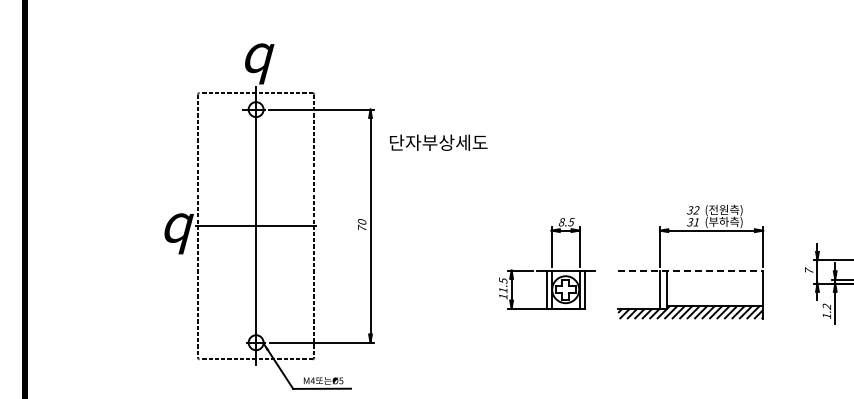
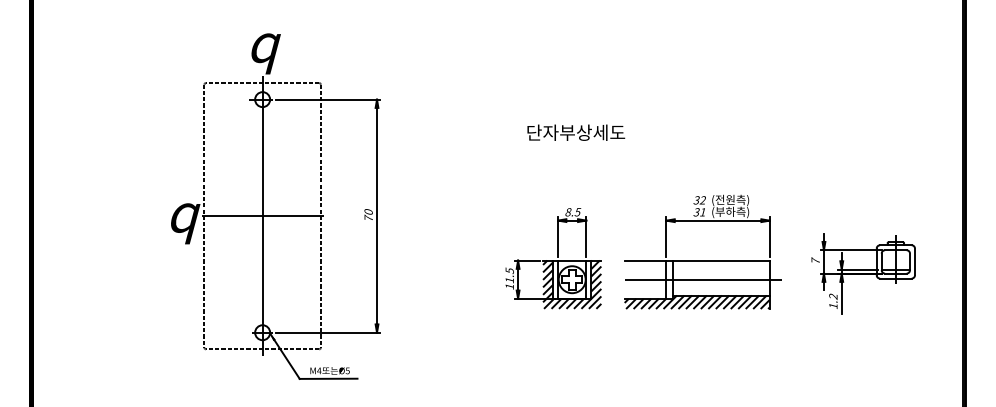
text: (439, 142) -> (576, 132), moved
line: (691, 270) -> (697, 260), dashed -> solid
line: (697, 289) -> (703, 279), added
hatch: (566, 294) -> (572, 284), added

